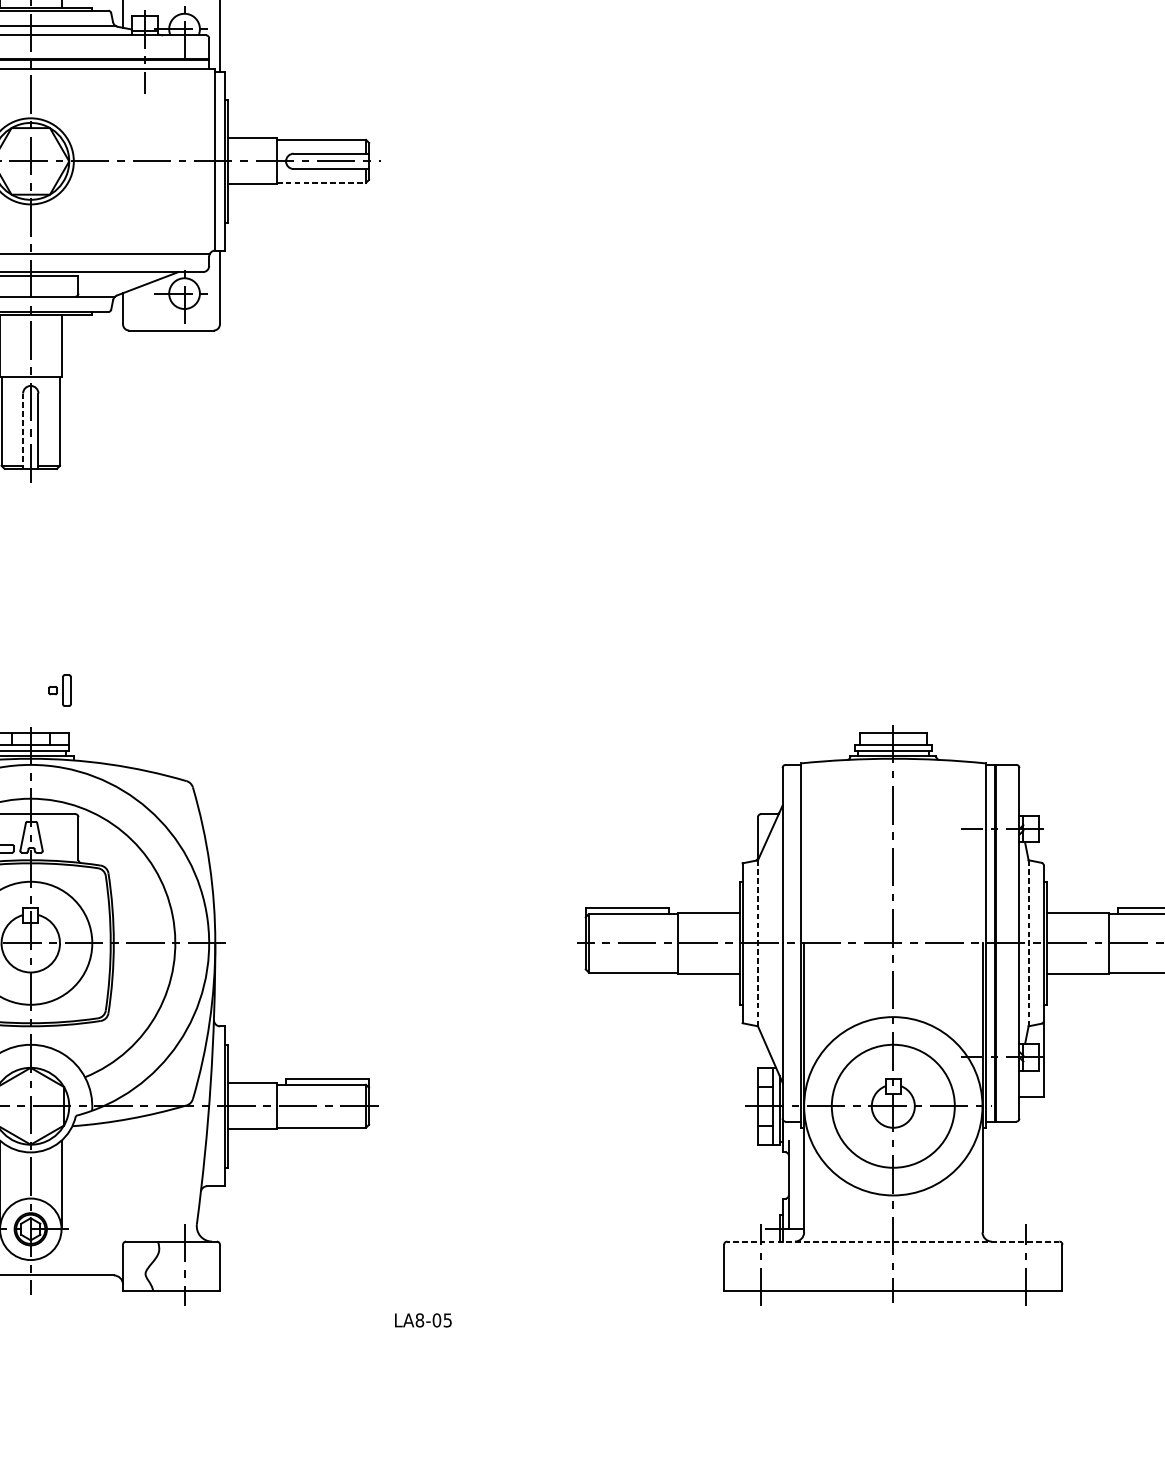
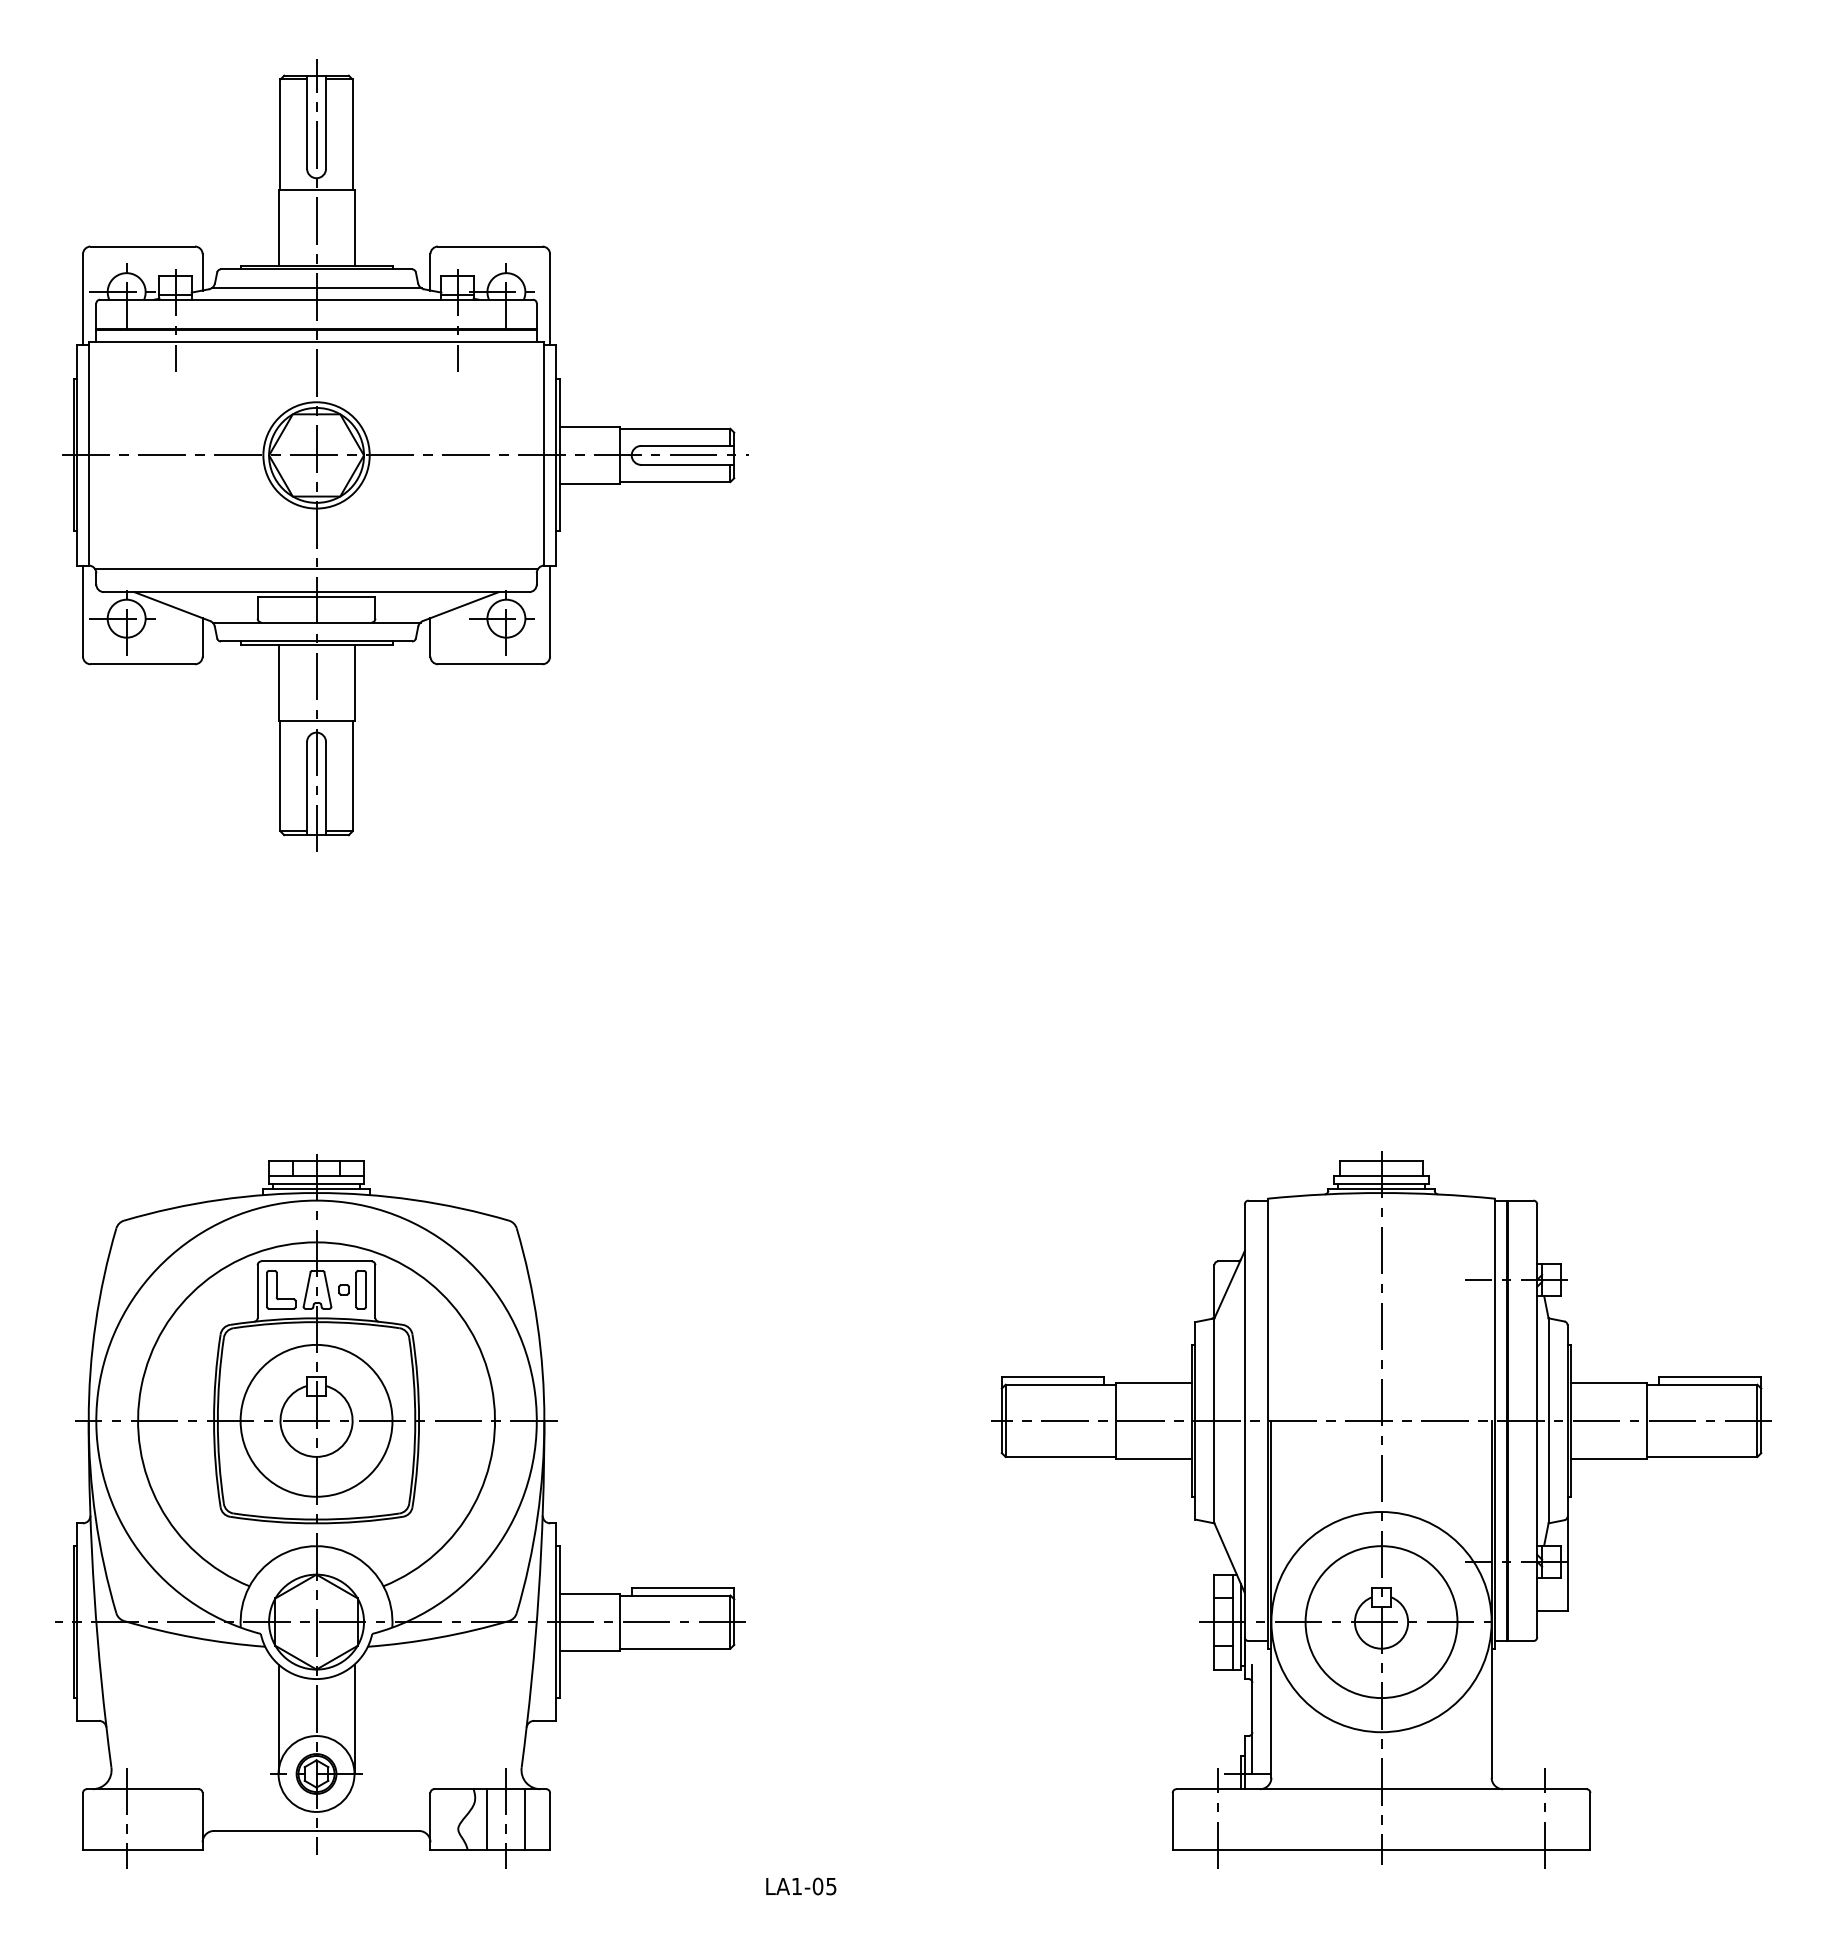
line: (321, 183) -> (675, 482), dashed -> solid
line: (23, 431) -> (307, 788), dashed -> solid
part: (59, 690) -> (352, 1289), moved
line: (758, 943) -> (1214, 1420), dashed -> solid
line: (1028, 943) -> (1548, 1420), dashed -> solid
line: (893, 1241) -> (1381, 1789), dashed -> solid
line: (169, 1266) -> (487, 1819), added
line: (200, 1266) -> (525, 1819), added
text: (419, 1320) -> (796, 1886), LA8-05 -> LA1-05

